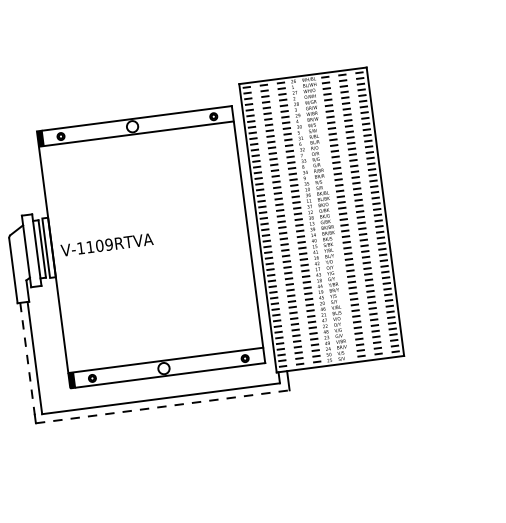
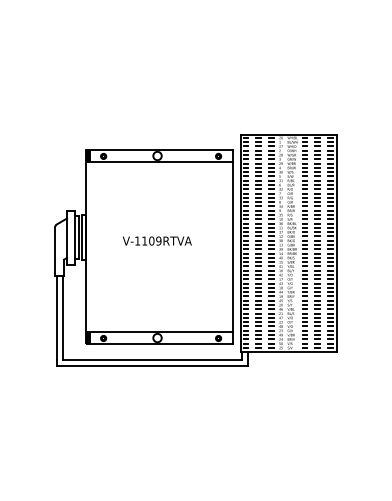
text: (107, 244) -> (157, 240), moved
line: (27, 359) -> (57, 318), dashed -> solid
line: (163, 407) -> (153, 366), dashed -> solid

